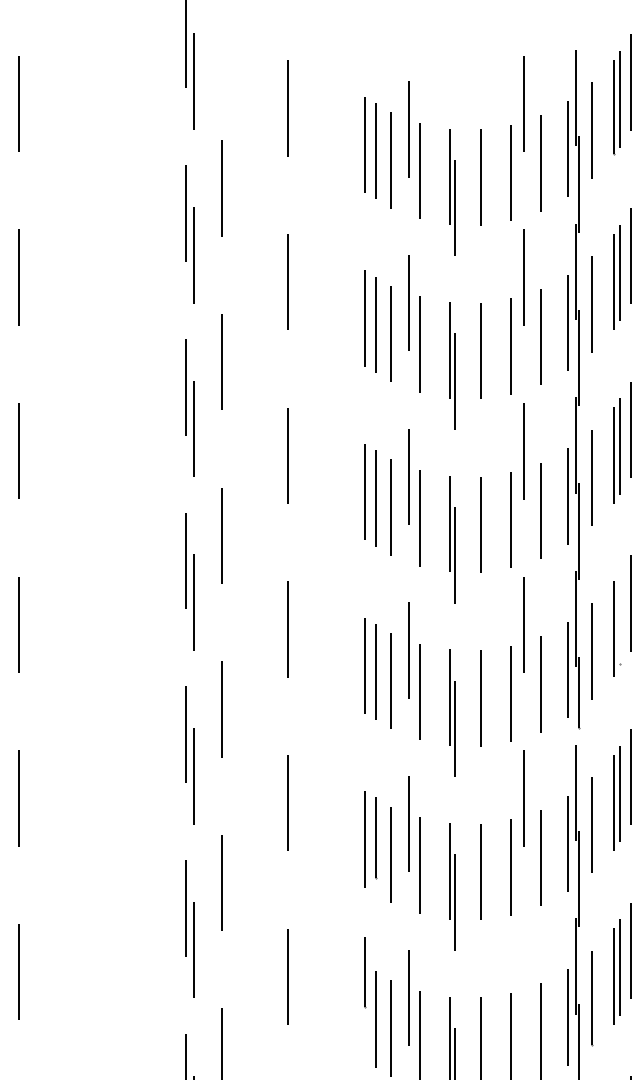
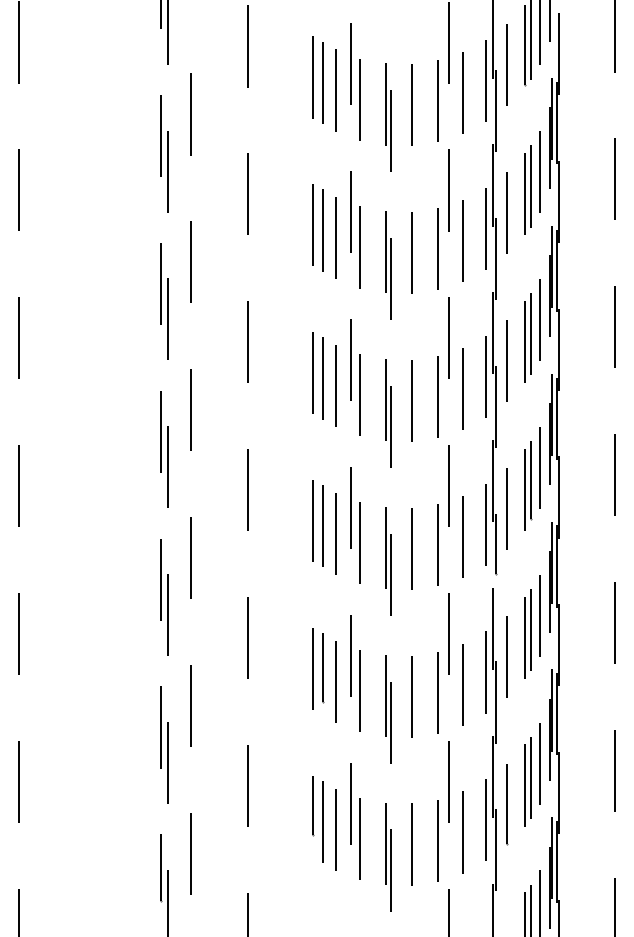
line: (619, 618) -> (530, 480), added
line: (523, 971) -> (448, 781), added
line: (364, 972) -> (313, 806), moved

